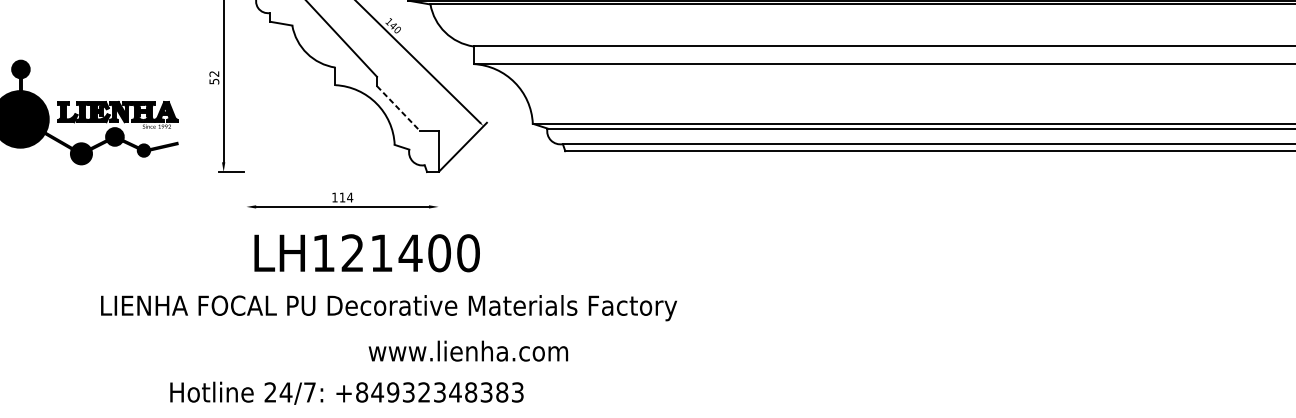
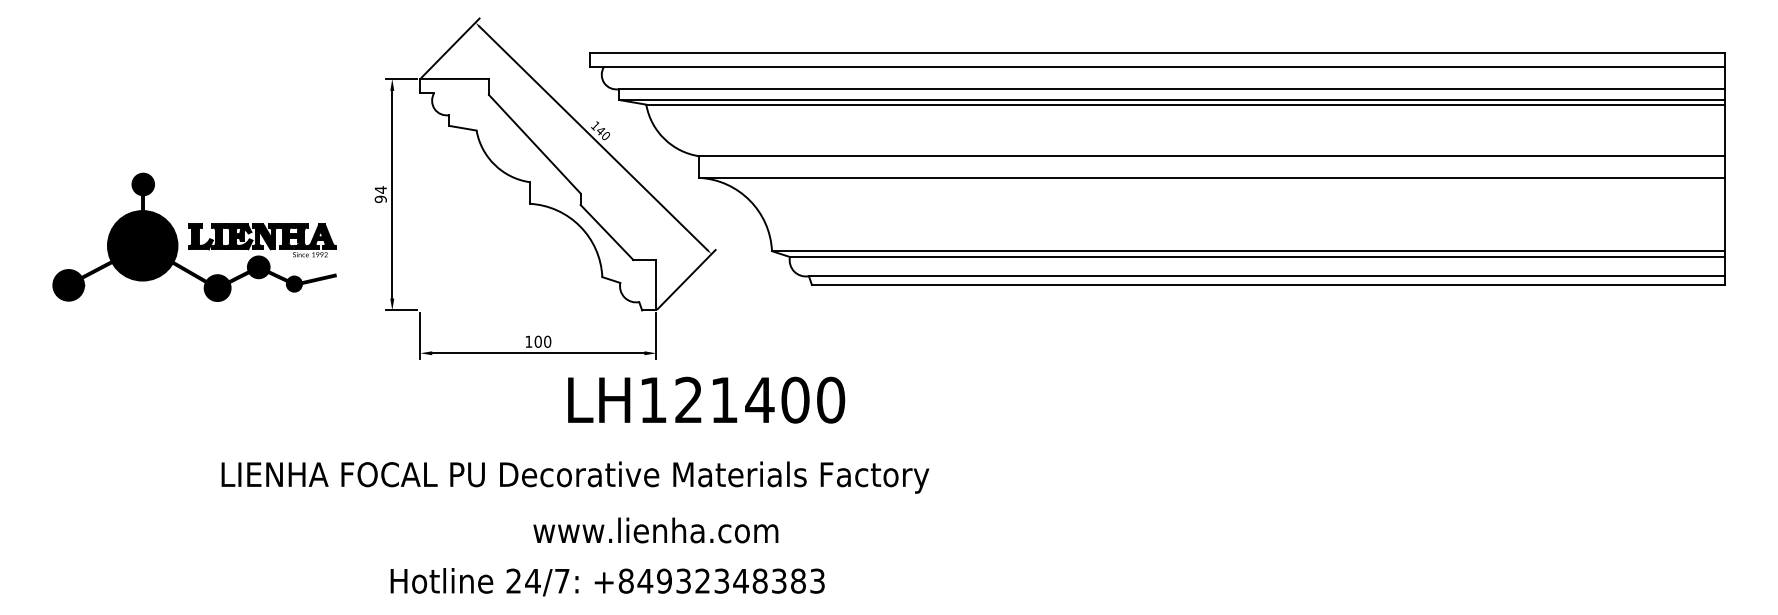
text: (214, 77) -> (380, 194), 52 -> 94
line: (398, 108) -> (607, 232), dashed -> solid
line: (246, 193) -> (420, 336), added
line: (438, 193) -> (656, 336), added
text: (345, 197) -> (542, 341), 114 -> 100
text: (367, 252) -> (706, 399), moved
text: (389, 308) -> (575, 477), moved
text: (468, 351) -> (655, 530), moved
text: (346, 393) -> (607, 582), moved

